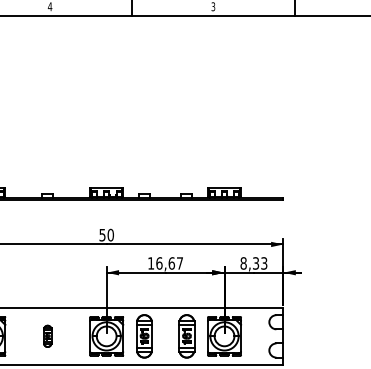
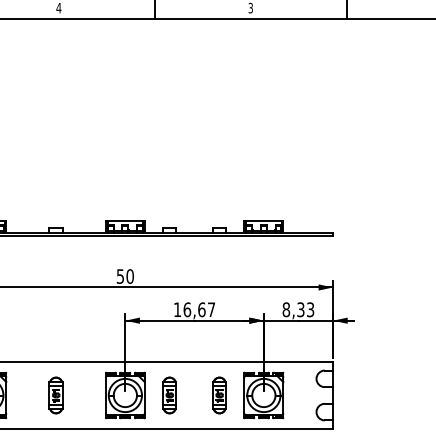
part: (47, 336) -> (55, 395), size x1.43
part: (144, 336) -> (169, 395), size x0.71
part: (186, 336) -> (219, 395), size x0.71

